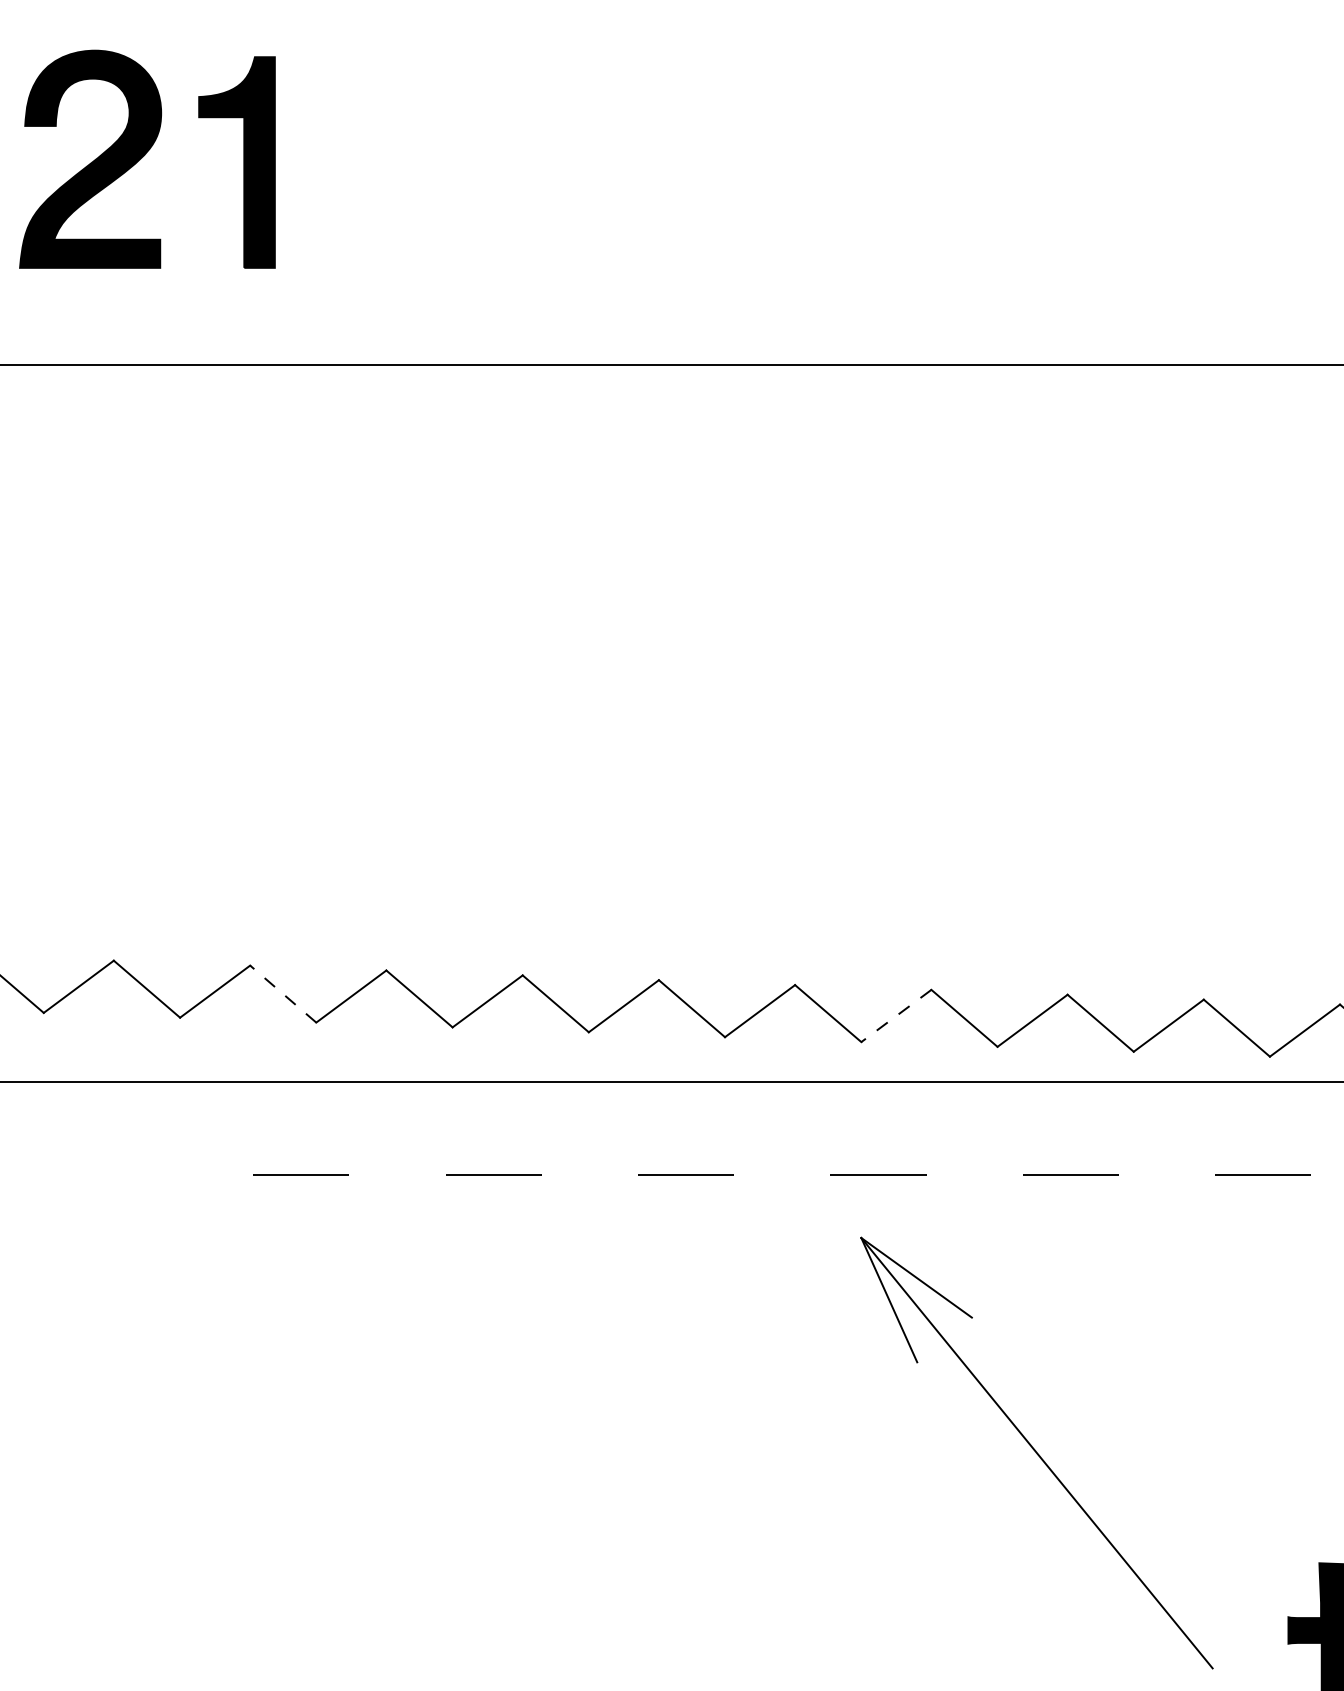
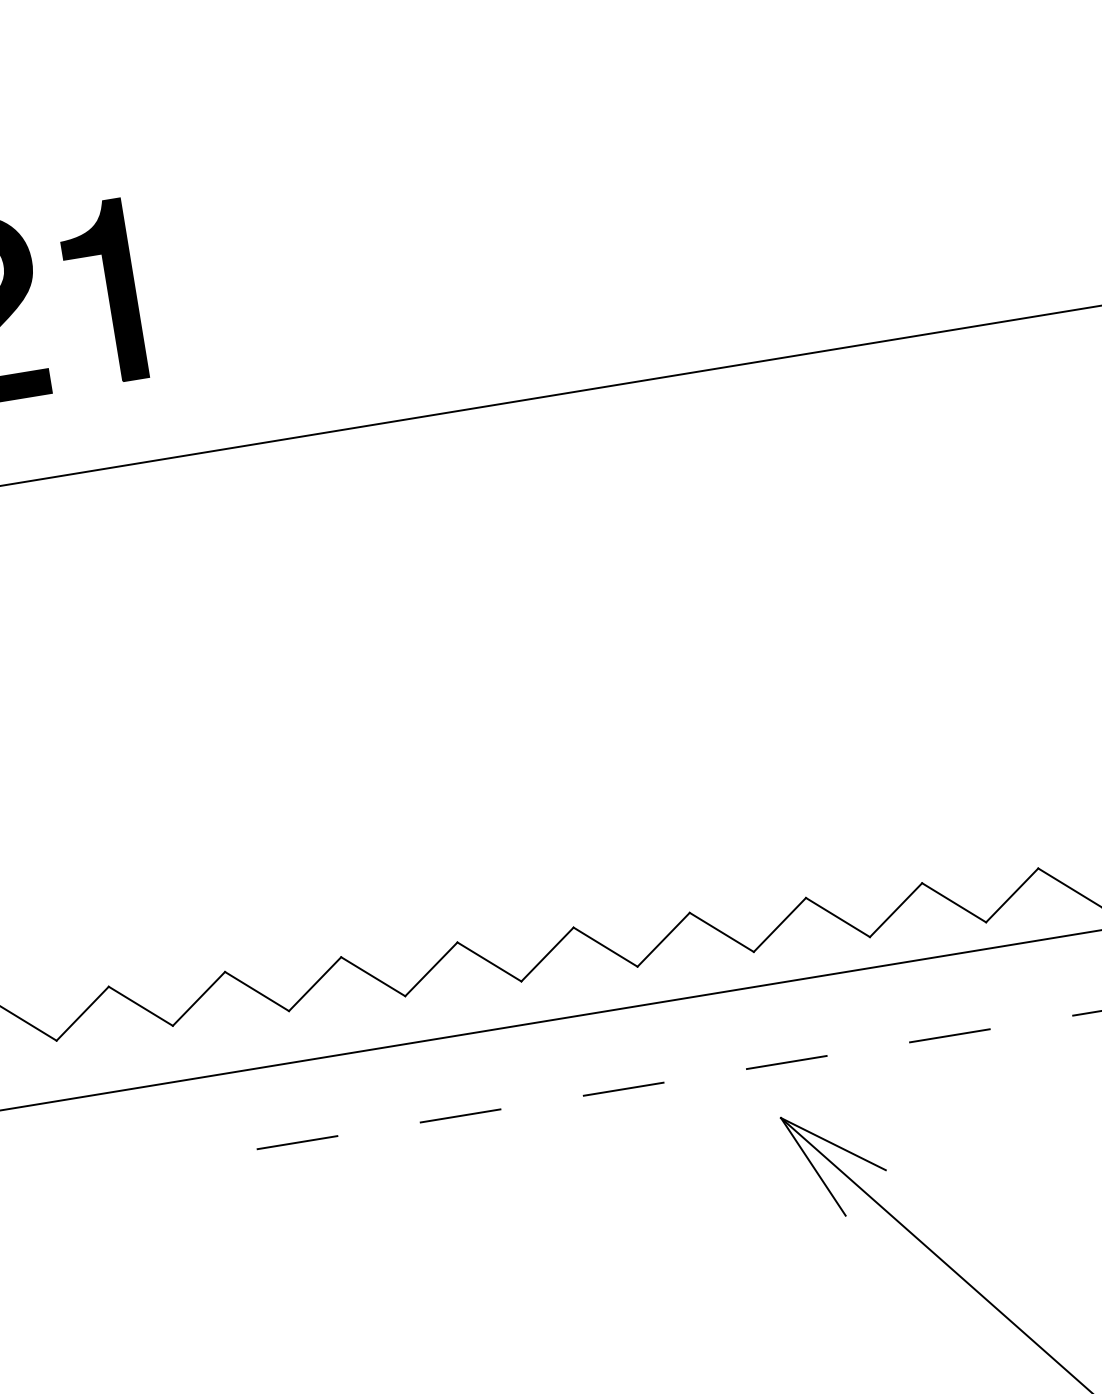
line: (283, 994) -> (257, 991), dashed -> solid
line: (896, 1015) -> (779, 924), dashed -> solid

